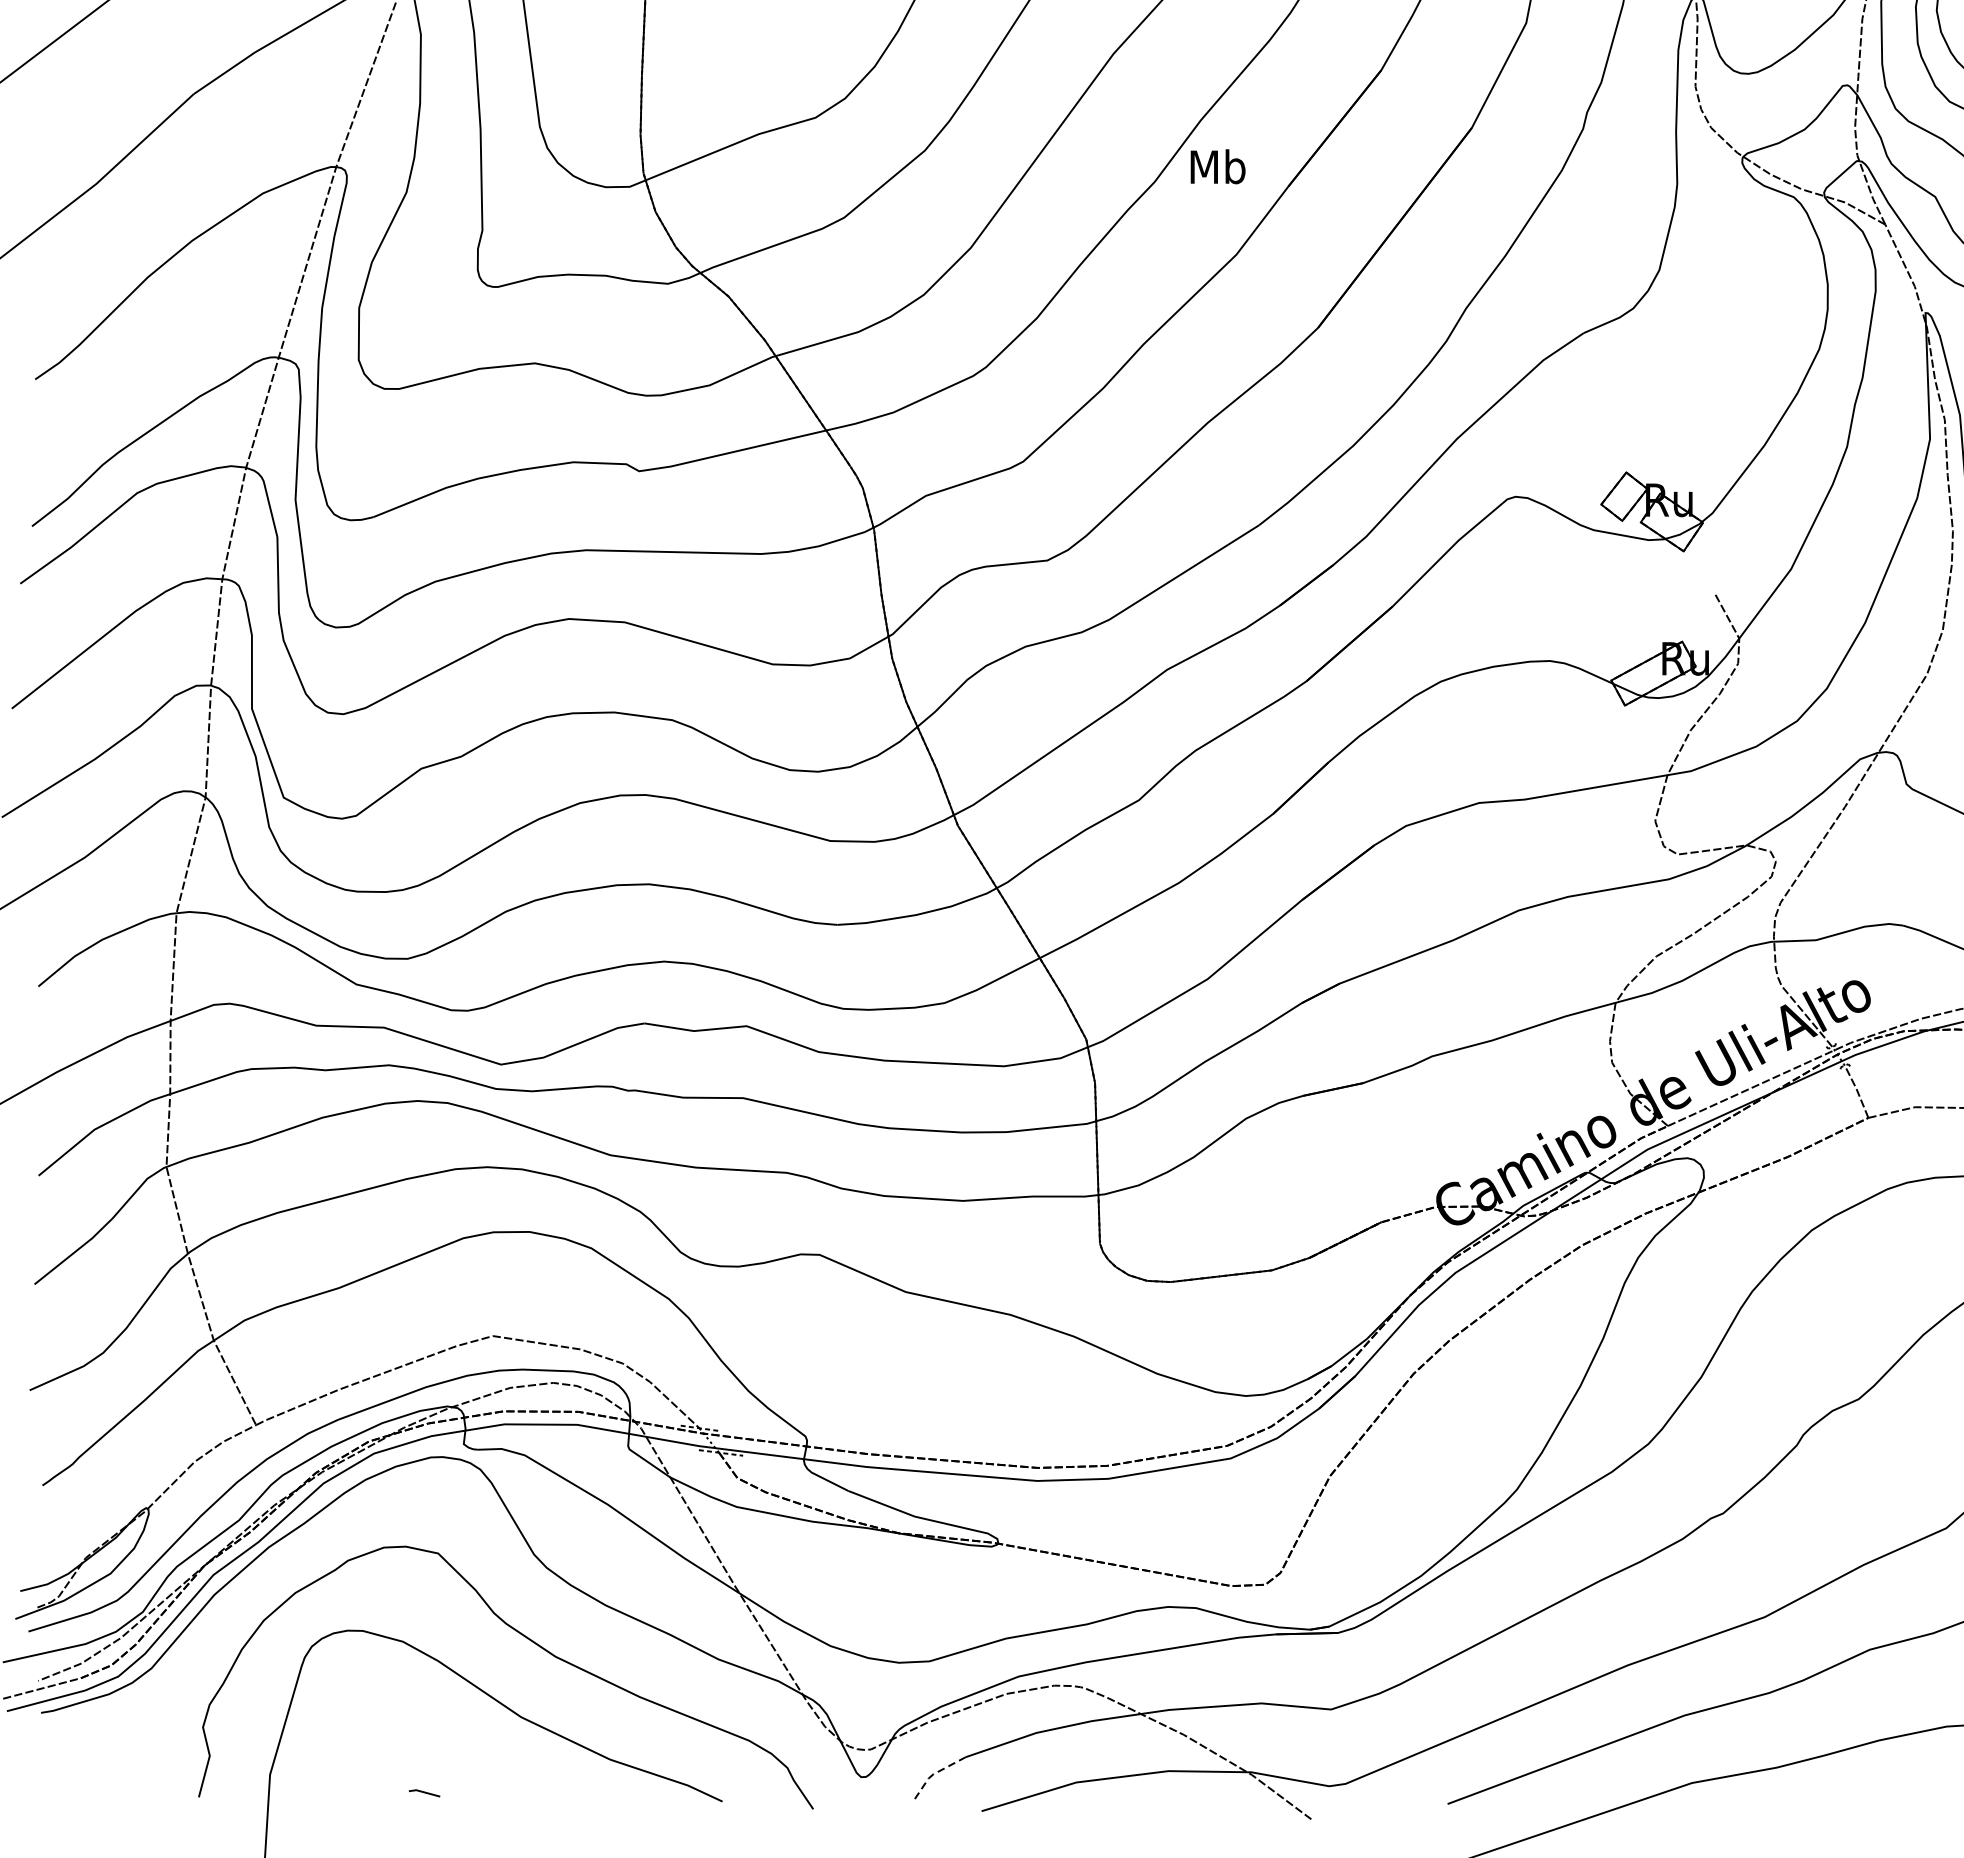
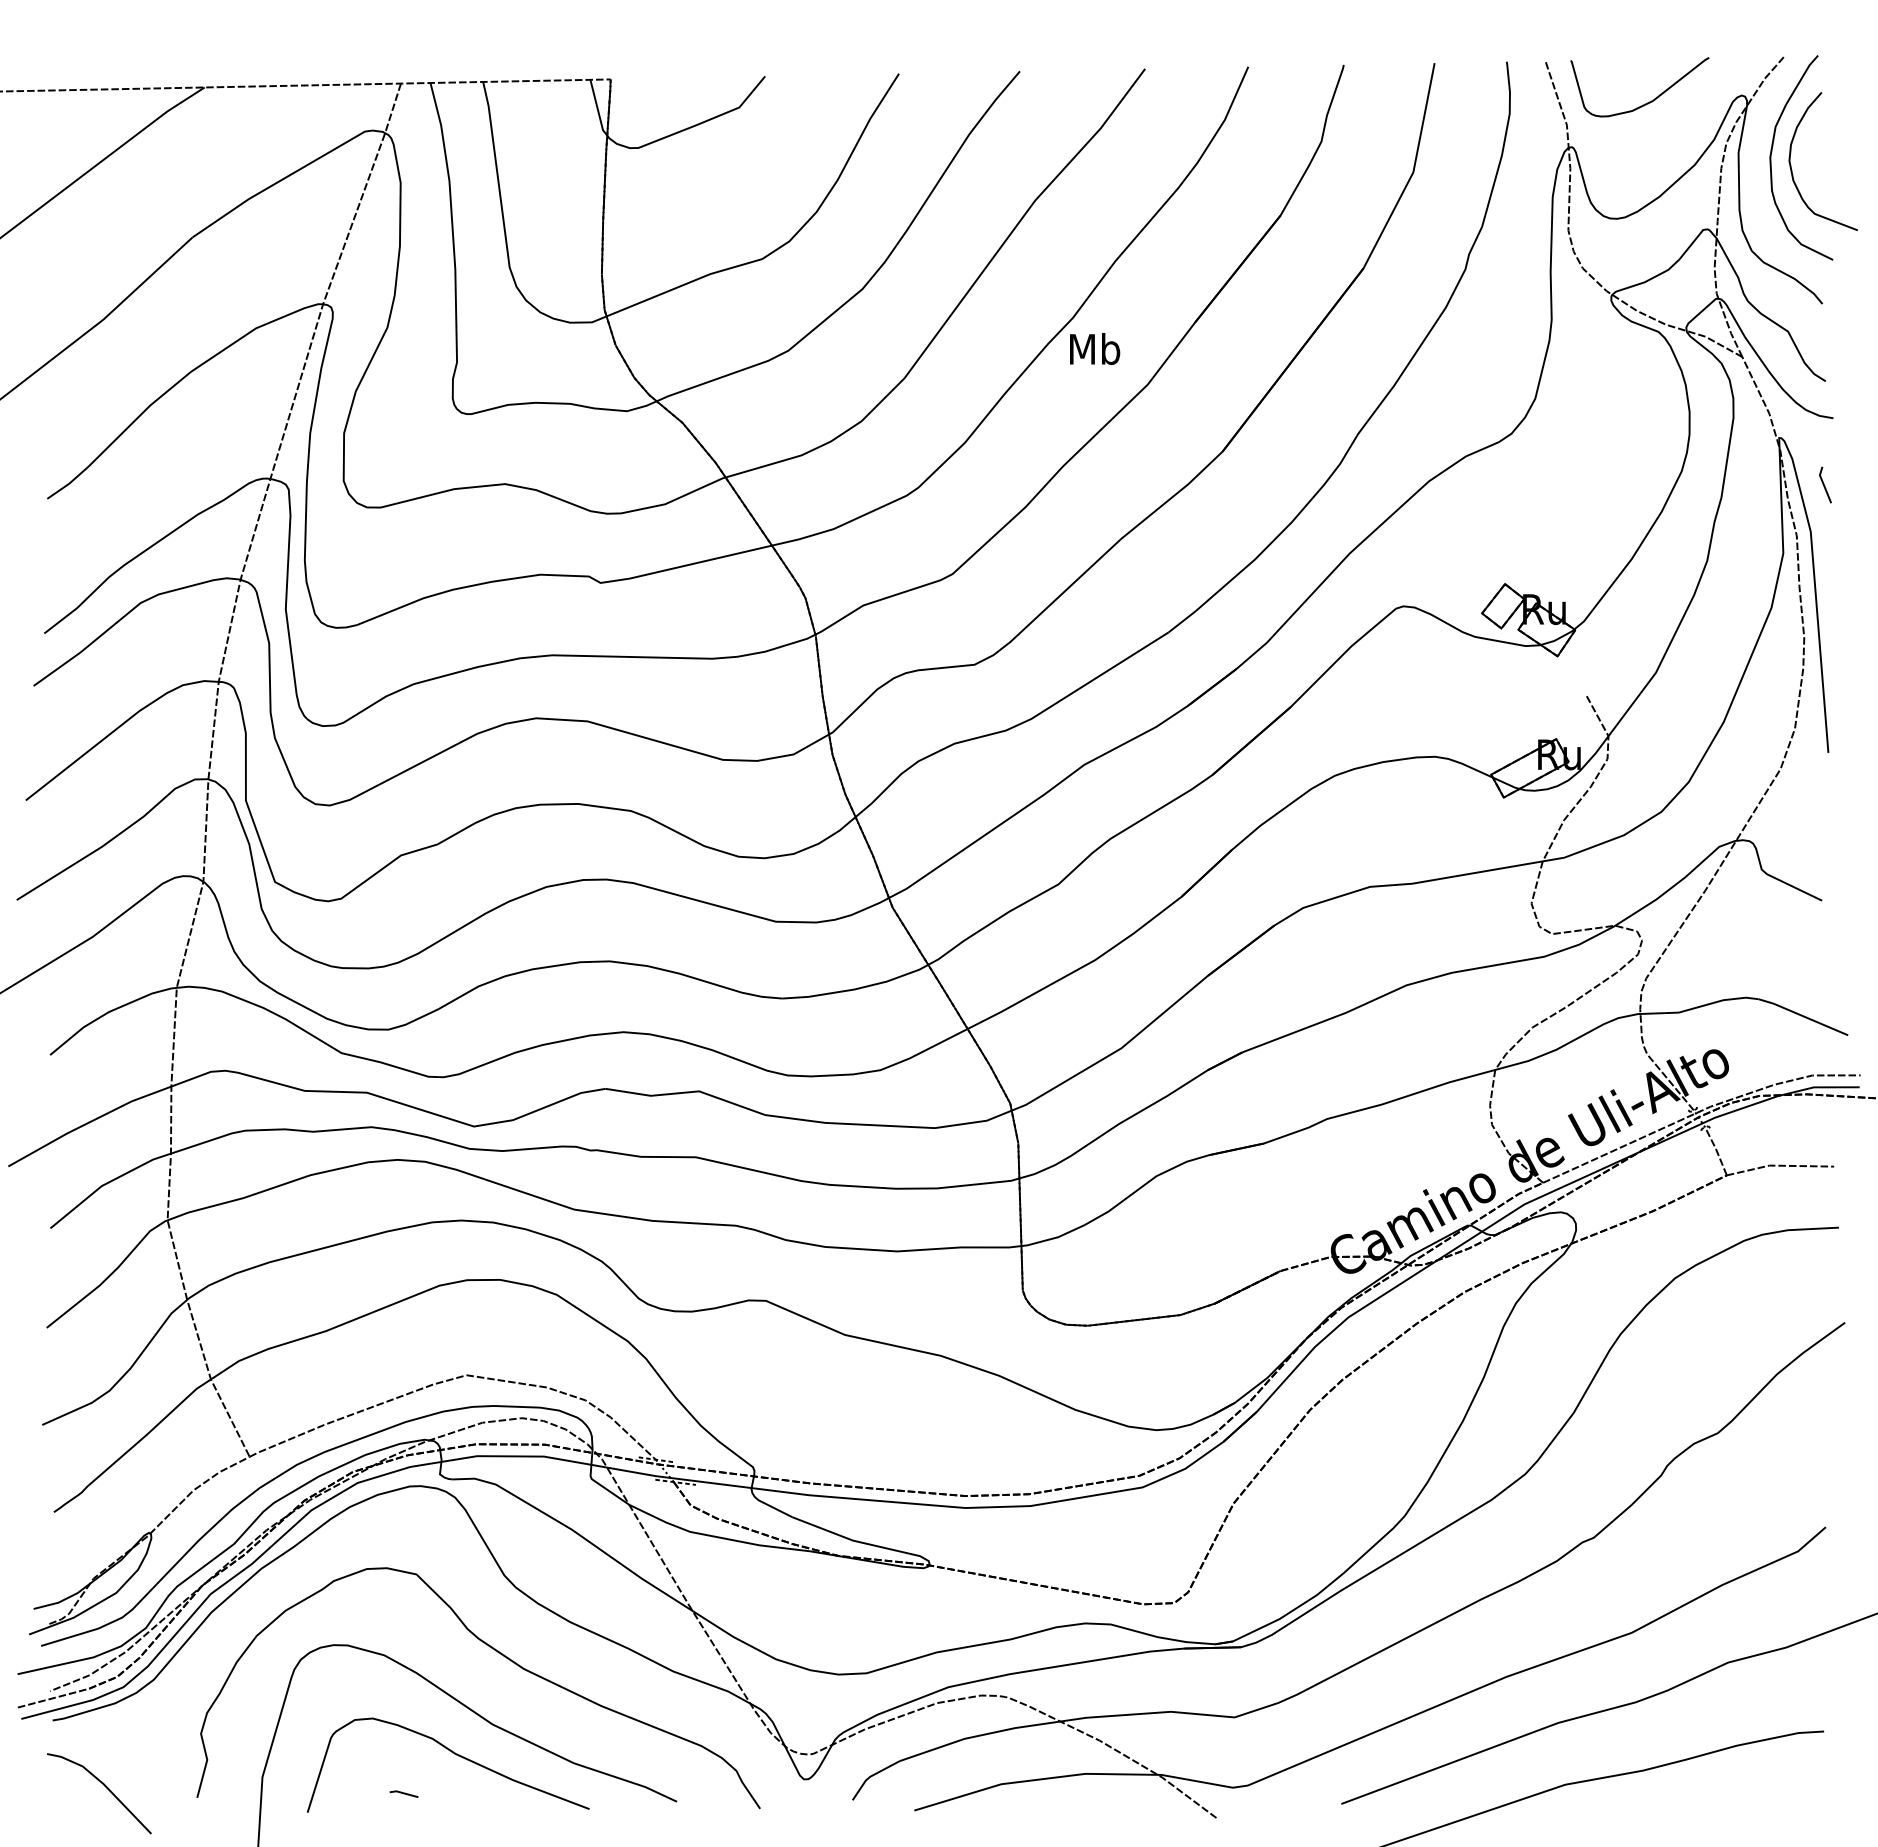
text: (1218, 166) -> (1095, 348), moved
curve: (479, 1750) -> (454, 1754), added
line: (934, 1774) -> (871, 1776), dashed -> solid
line: (98, 1786) -> (105, 1787), added

